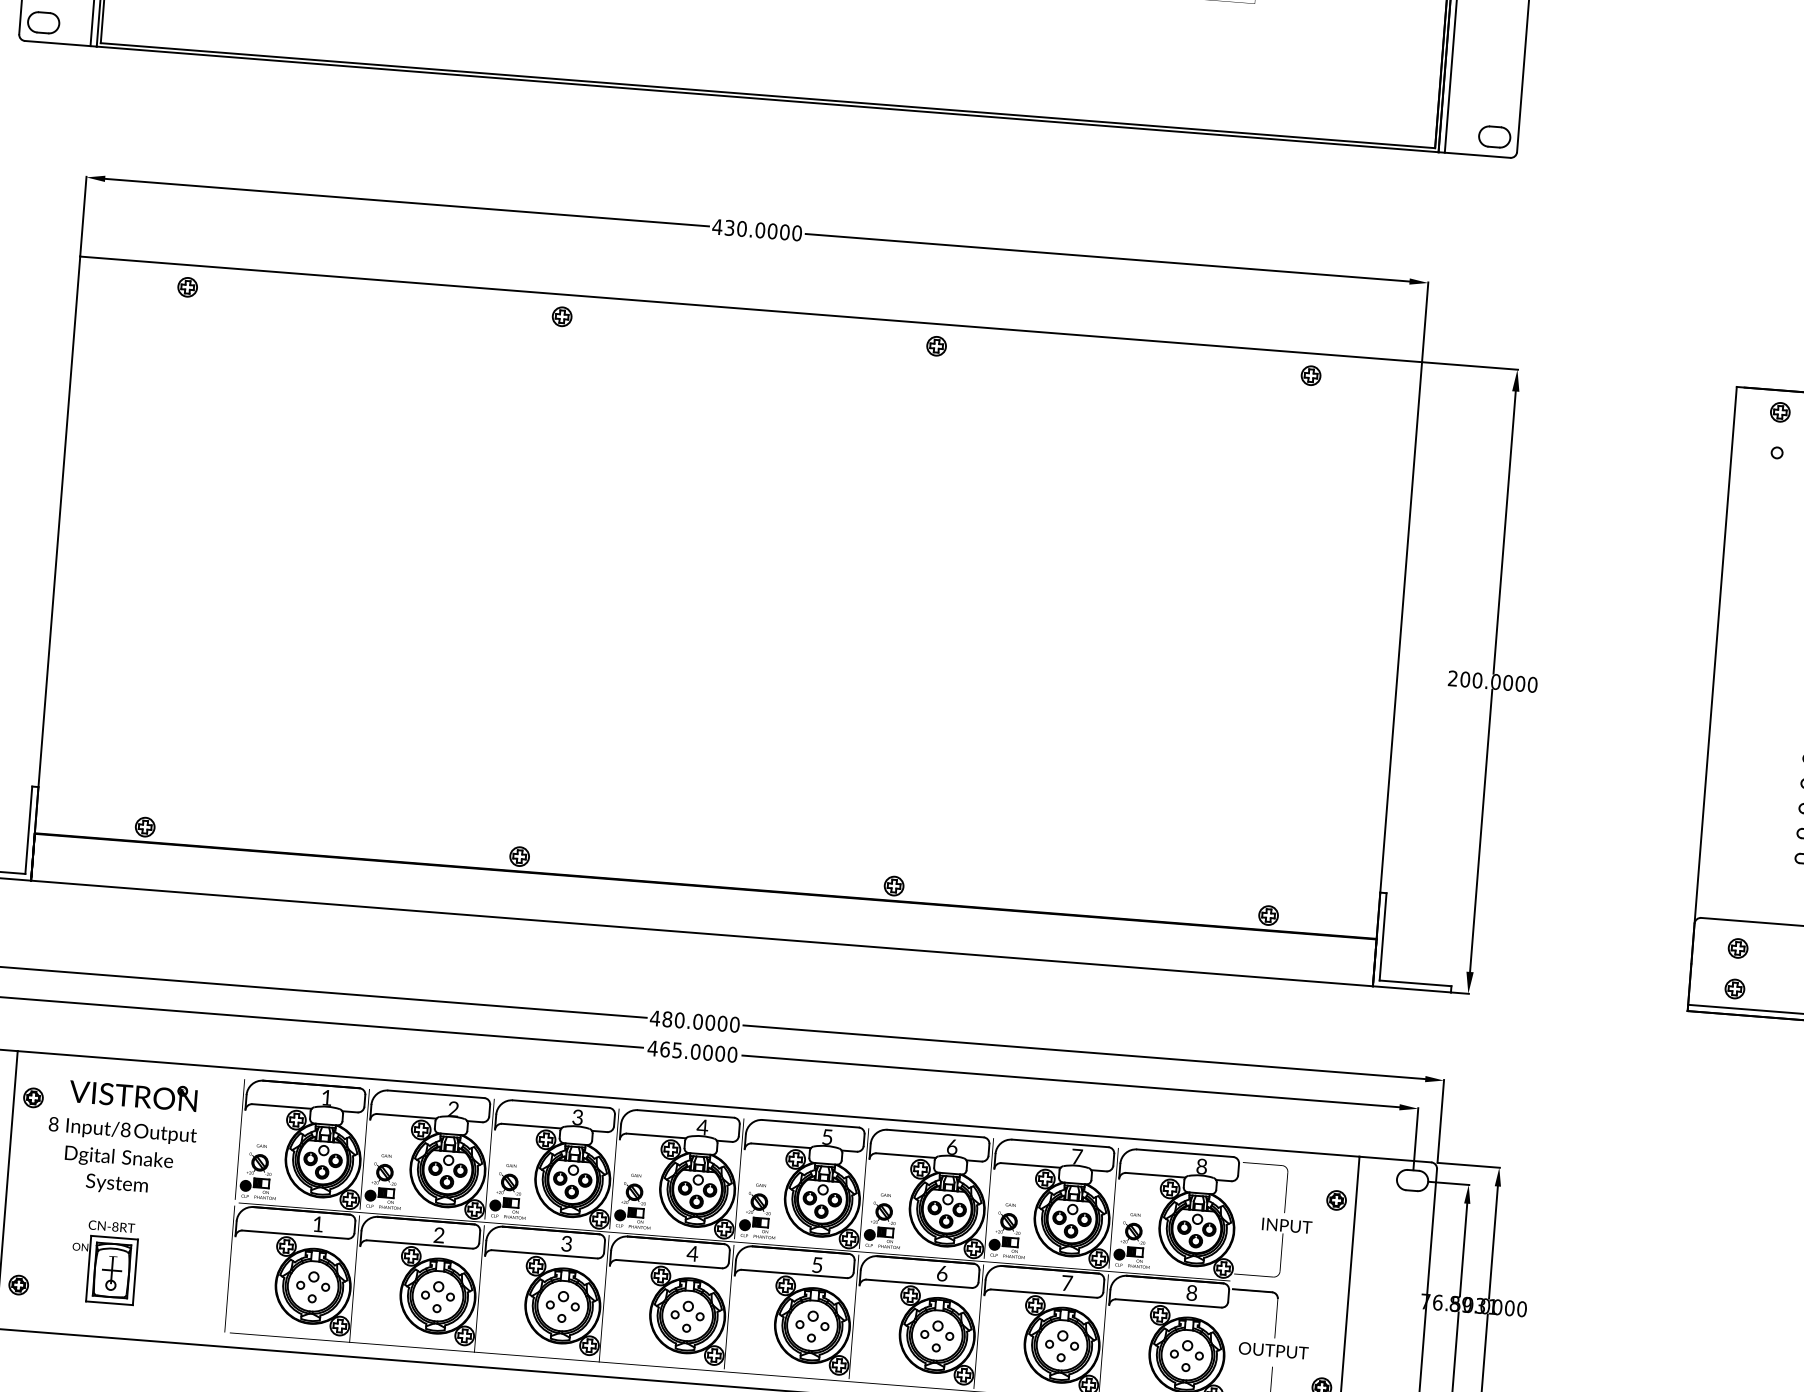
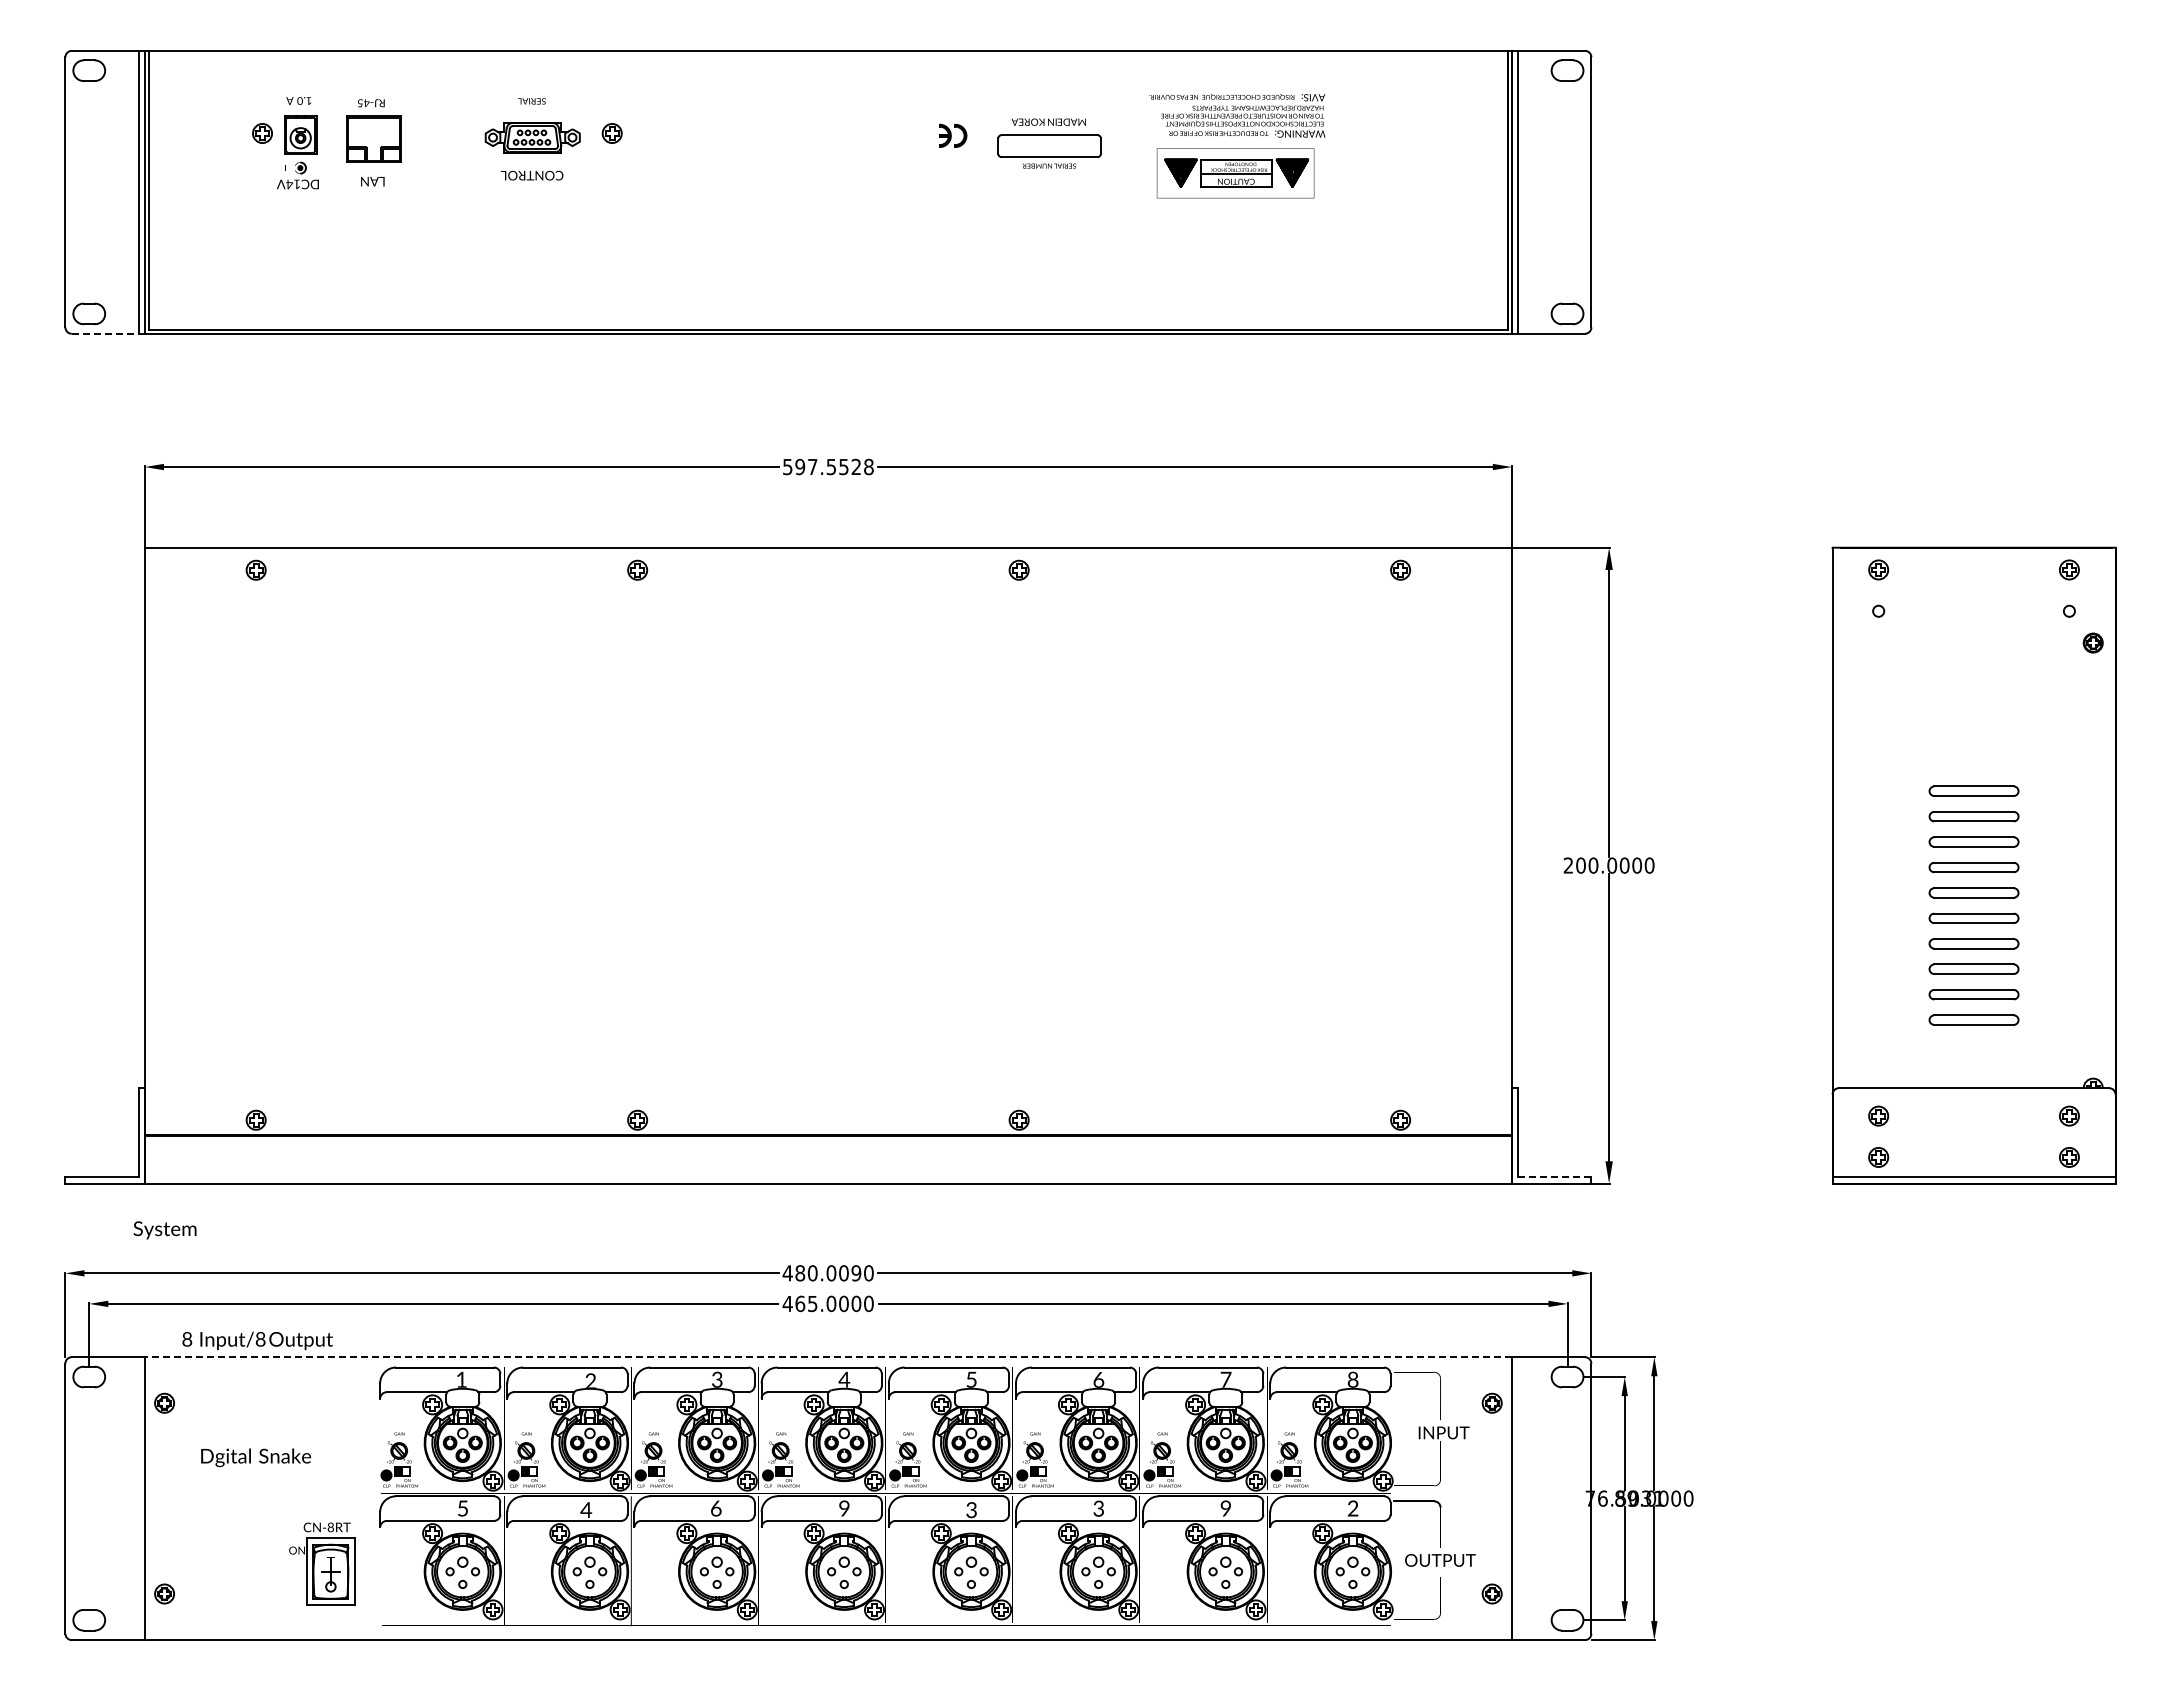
line: (61, 43) -> (108, 333), solid -> dashed
text: (756, 229) -> (827, 466), 430.0000 -> 597.5528
line: (1415, 983) -> (1554, 1177), solid -> dashed
text: (722, 1023) -> (856, 1273), 480.0000 -> 480.0090
part: (133, 1094) -> (265, 1391), removed
line: (688, 1104) -> (828, 1357), solid -> dashed
text: (122, 1130) -> (257, 1340), moved
text: (116, 1184) -> (164, 1230), moved
text: (317, 1224) -> (462, 1508), 1 -> 5
text: (439, 1234) -> (586, 1509), 2 -> 4
text: (567, 1242) -> (716, 1507), 3 -> 6
text: (692, 1253) -> (844, 1508), 4 -> 9
part: (104, 1261) -> (322, 1563), moved
text: (817, 1265) -> (971, 1510), 5 -> 3
text: (942, 1273) -> (1098, 1508), 6 -> 3
text: (1066, 1283) -> (1225, 1508), 7 -> 9
text: (1191, 1293) -> (1352, 1509), 8 -> 2

